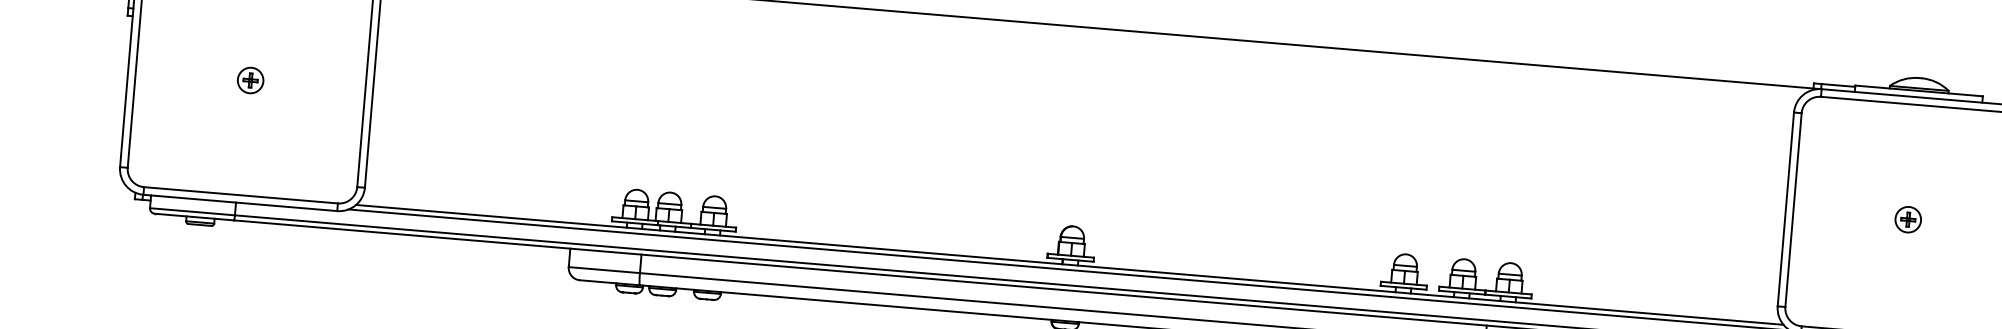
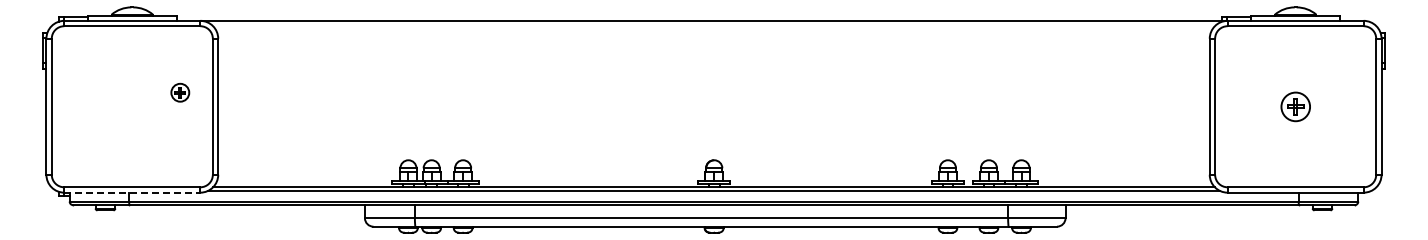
part: (250, 80) -> (180, 92), moved
line: (240, 202) -> (132, 192), solid -> dashed
part: (1908, 219) -> (1295, 106), size x1.6

